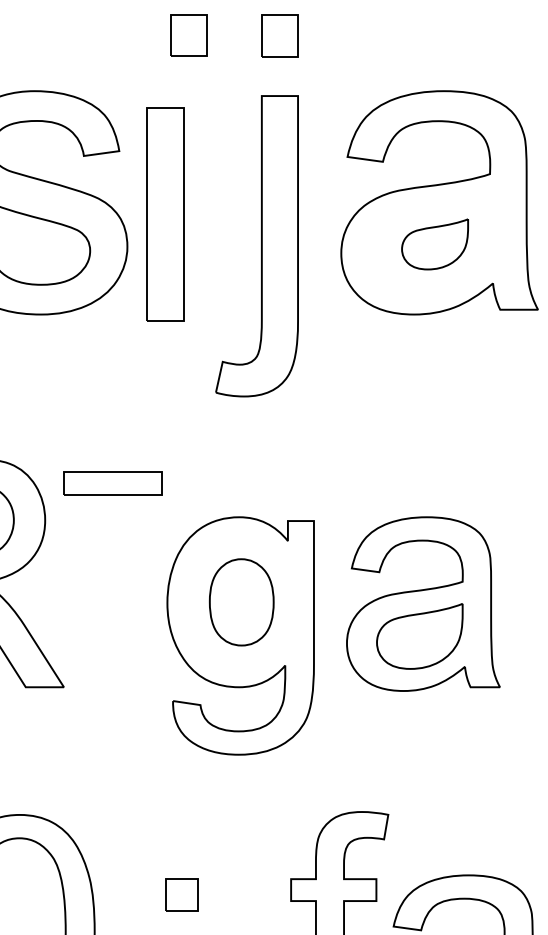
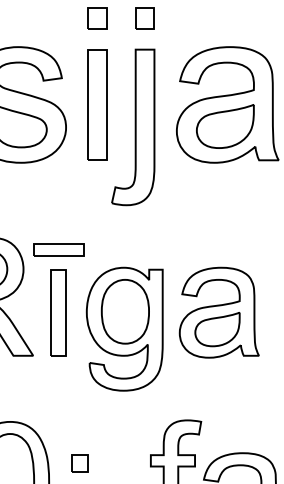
part: (164, 213) -> (97, 104), moved
part: (435, 244) -> (225, 126), size x1.67
part: (240, 601) -> (124, 311), size x1.43
part: (112, 603) -> (58, 312), added
part: (180, 895) -> (79, 463), moved

